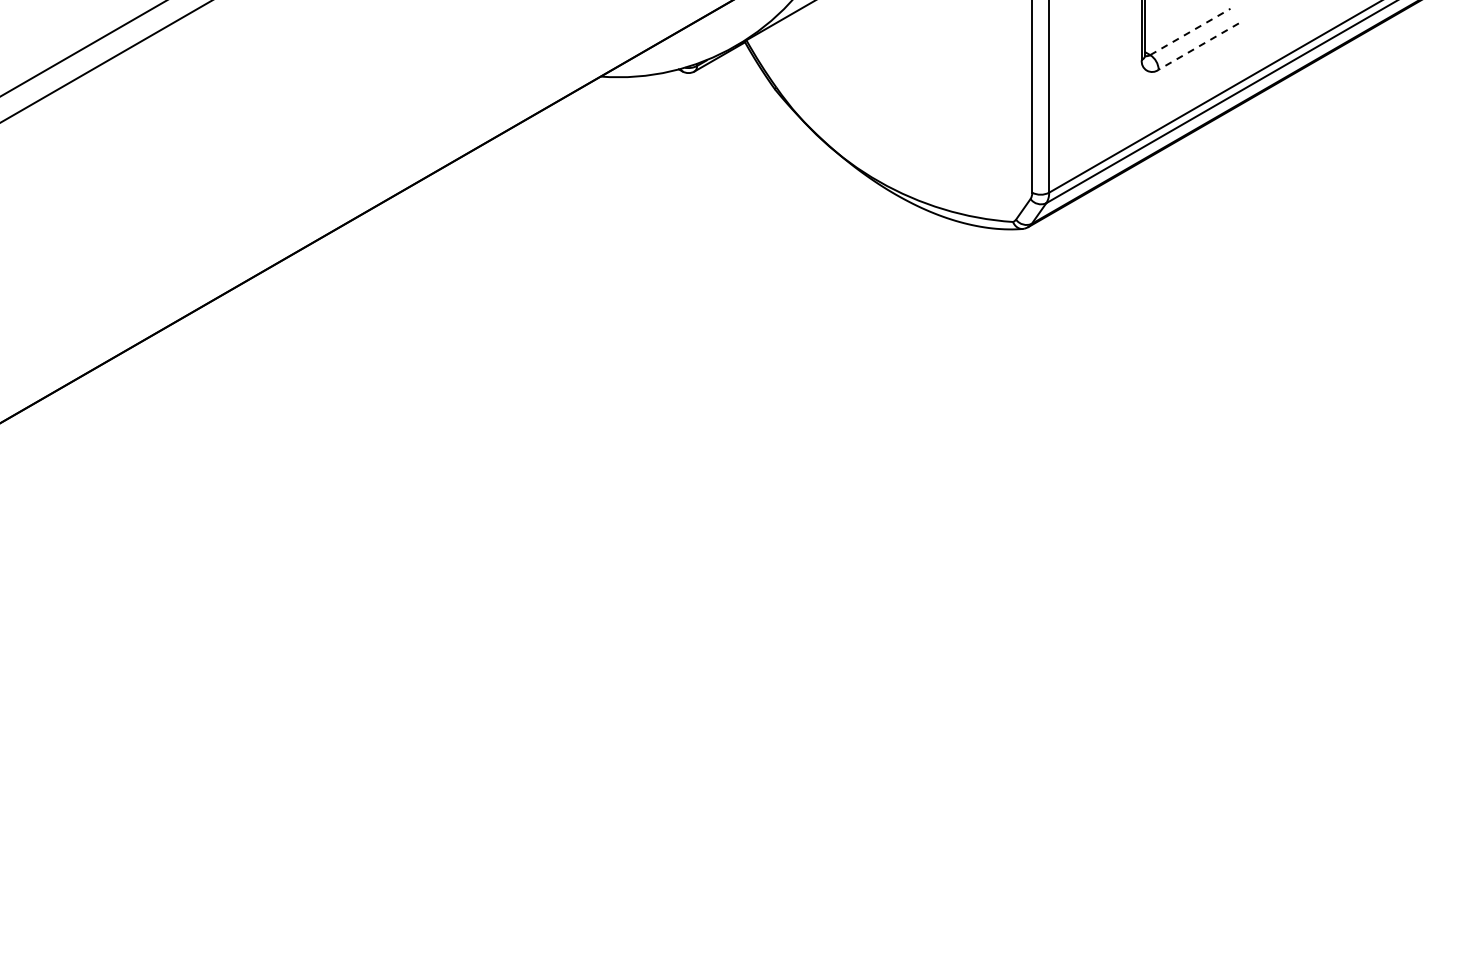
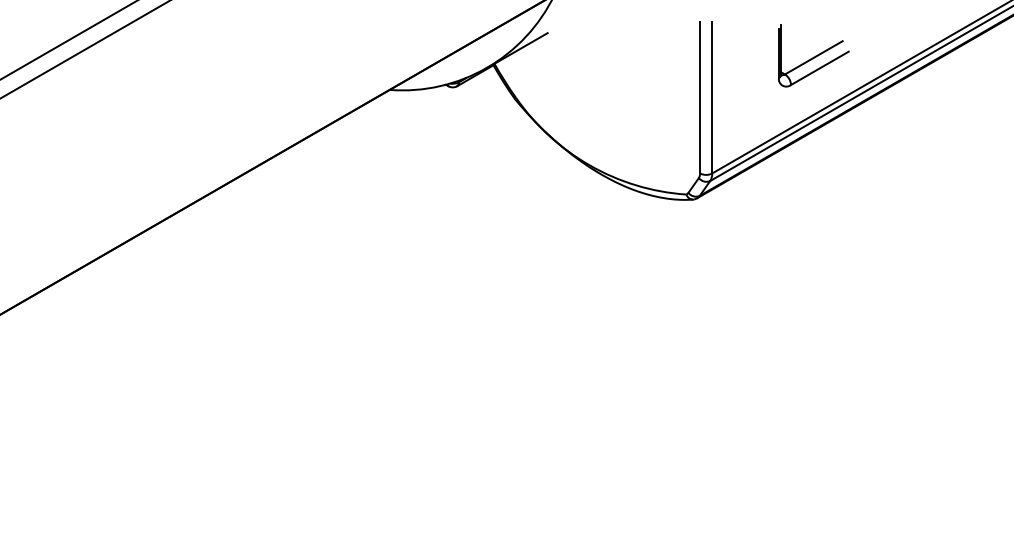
line: (1190, 31) -> (813, 57), dashed -> solid
line: (1198, 46) -> (819, 68), dashed -> solid

